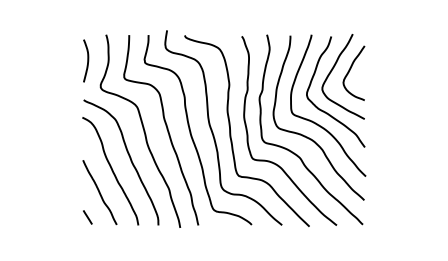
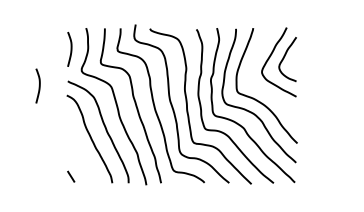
curve: (48, 105) -> (39, 85), added
curve: (325, 111) -> (264, 90), removed
curve: (99, 192) -> (80, 156), removed

